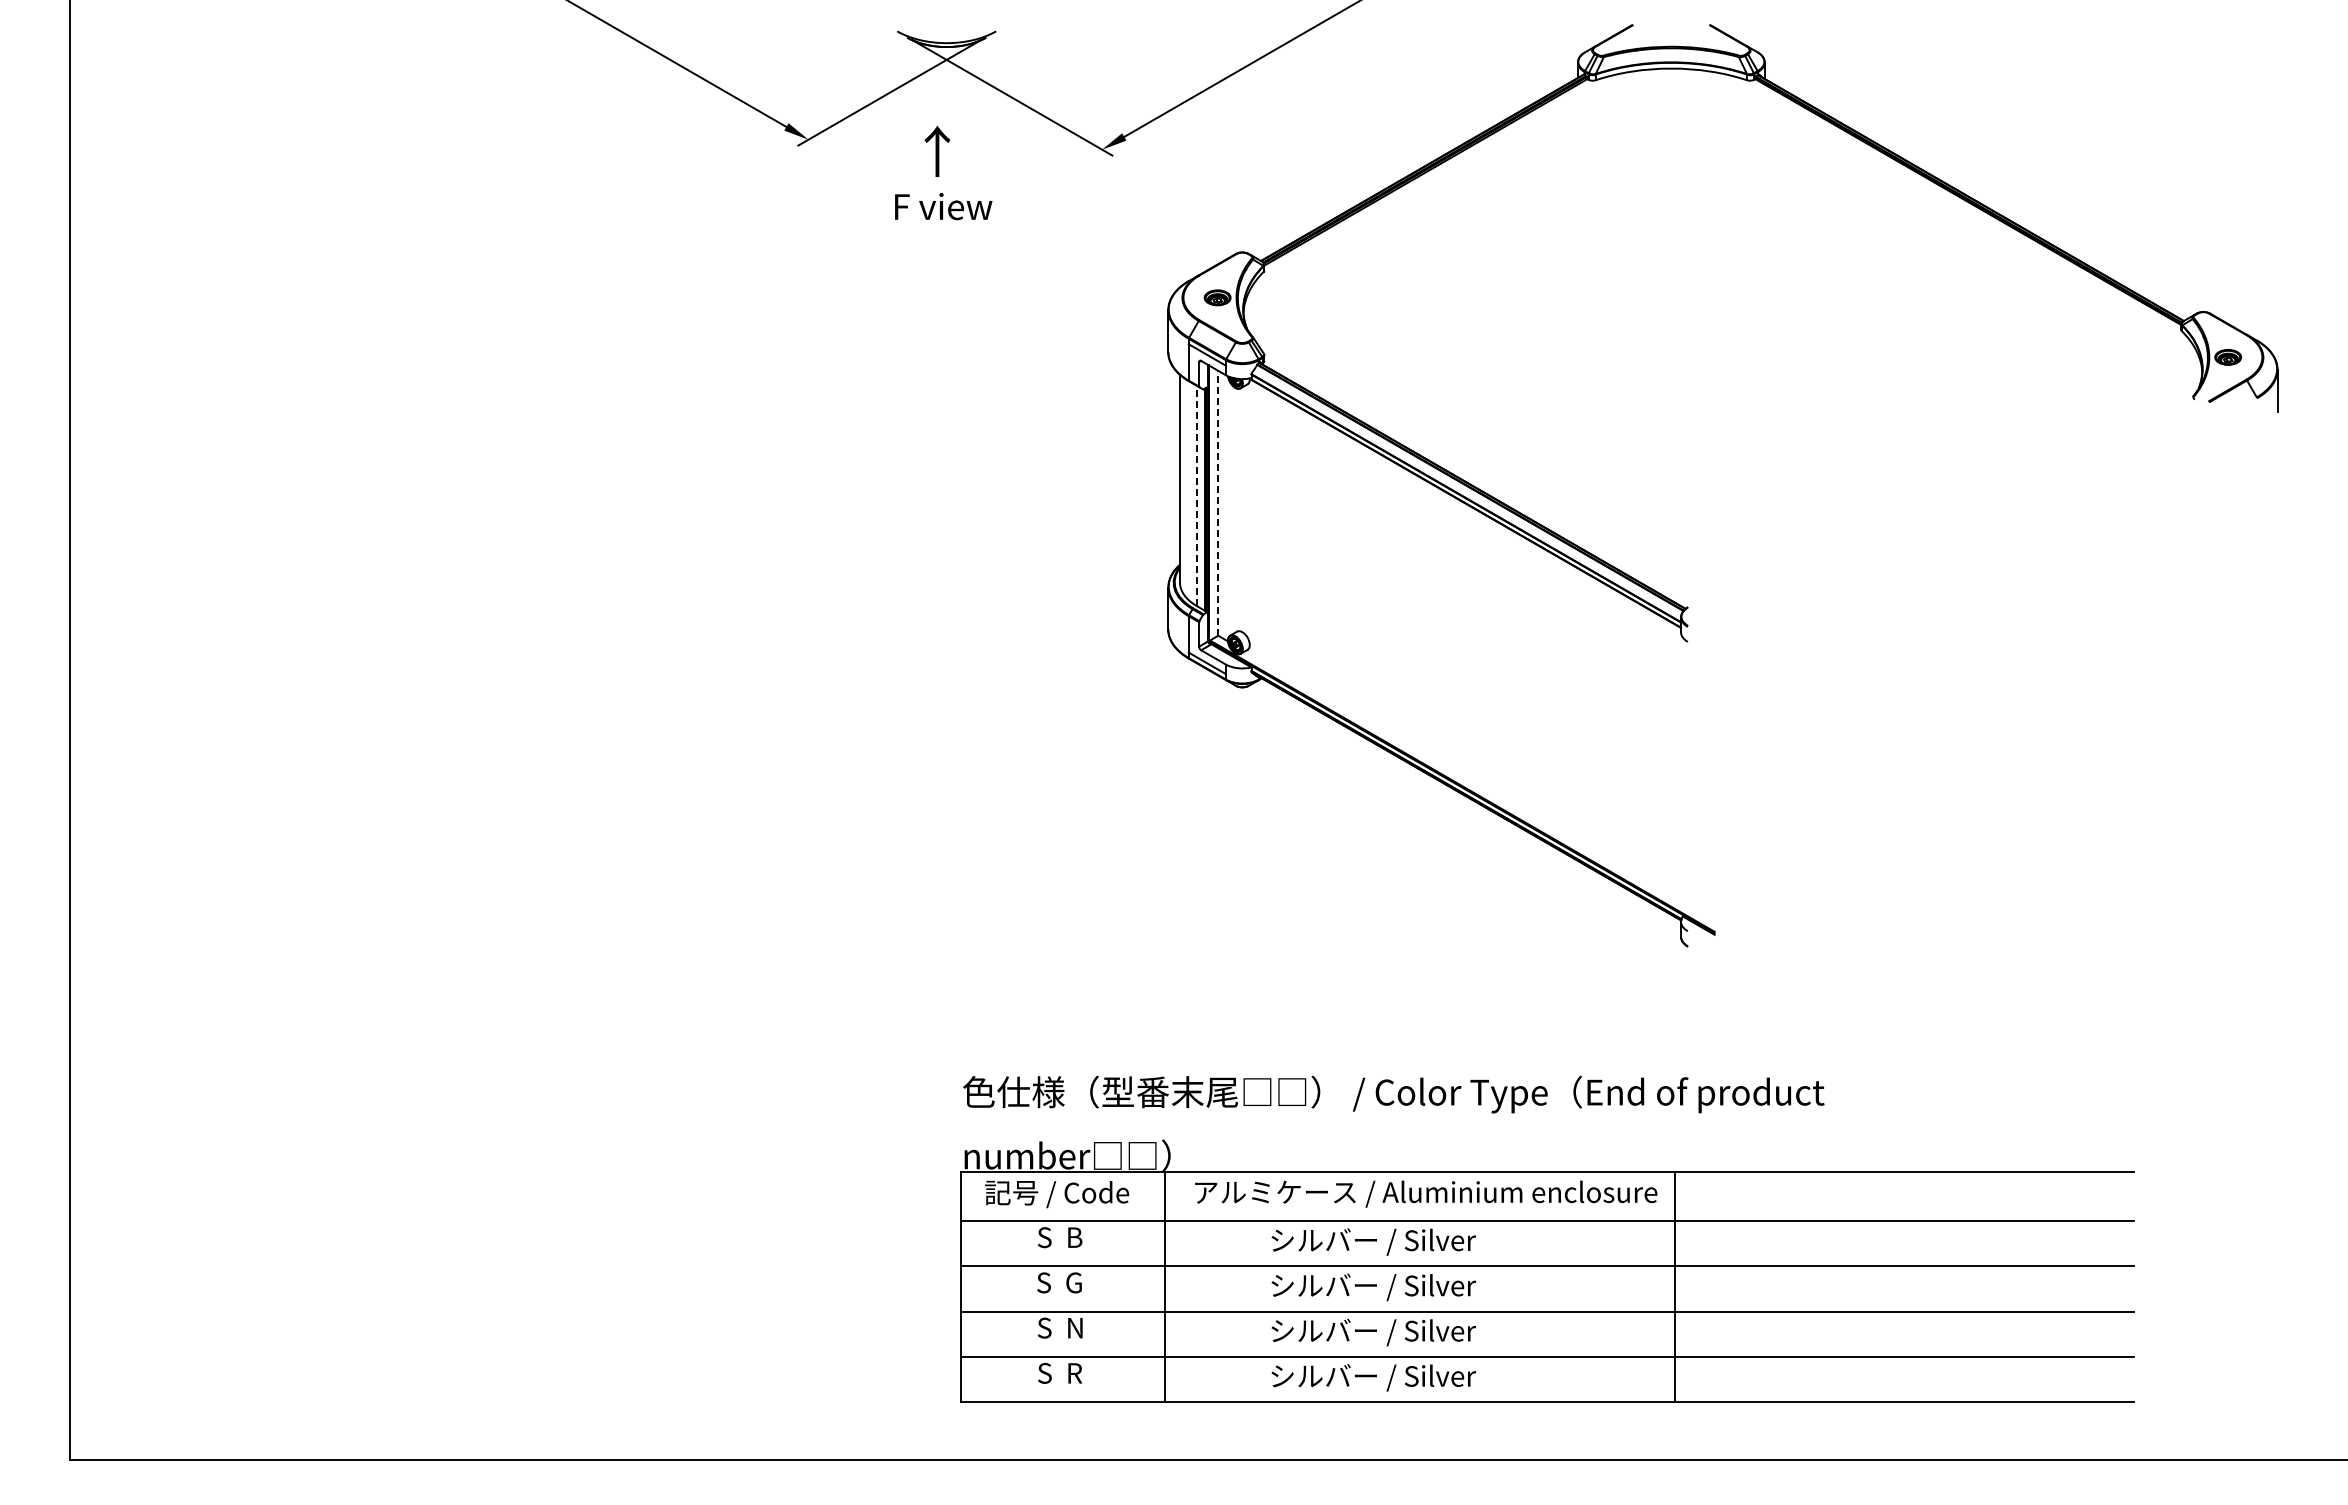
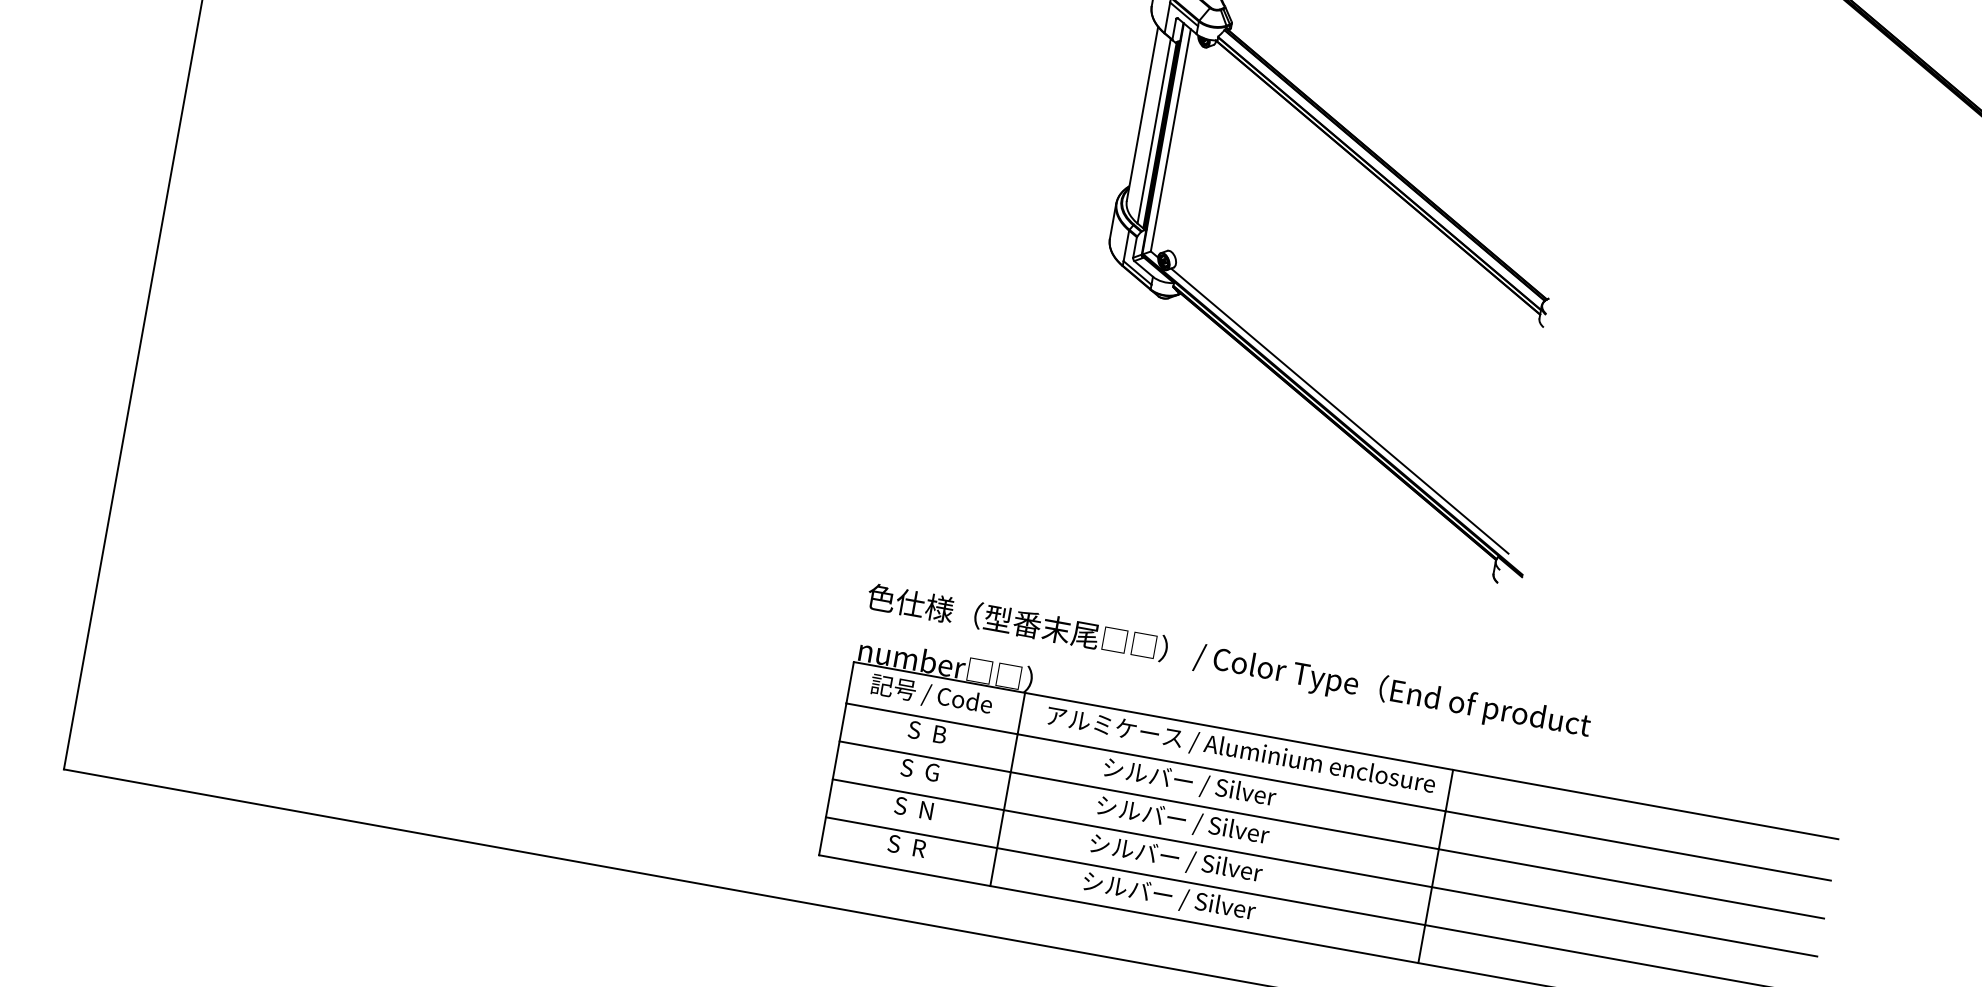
line: (1197, 495) -> (1154, 130), dashed -> solid
line: (1218, 502) -> (1171, 139), dashed -> solid
line: (1469, 780) -> (1339, 410), added

